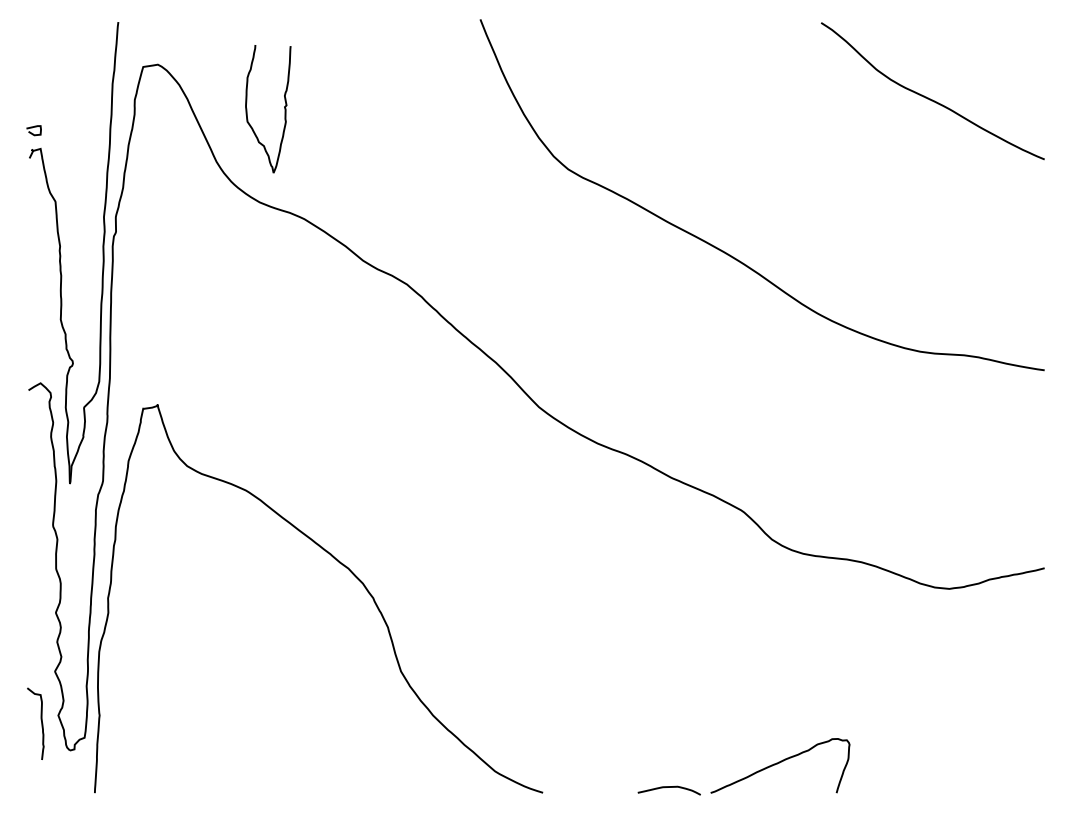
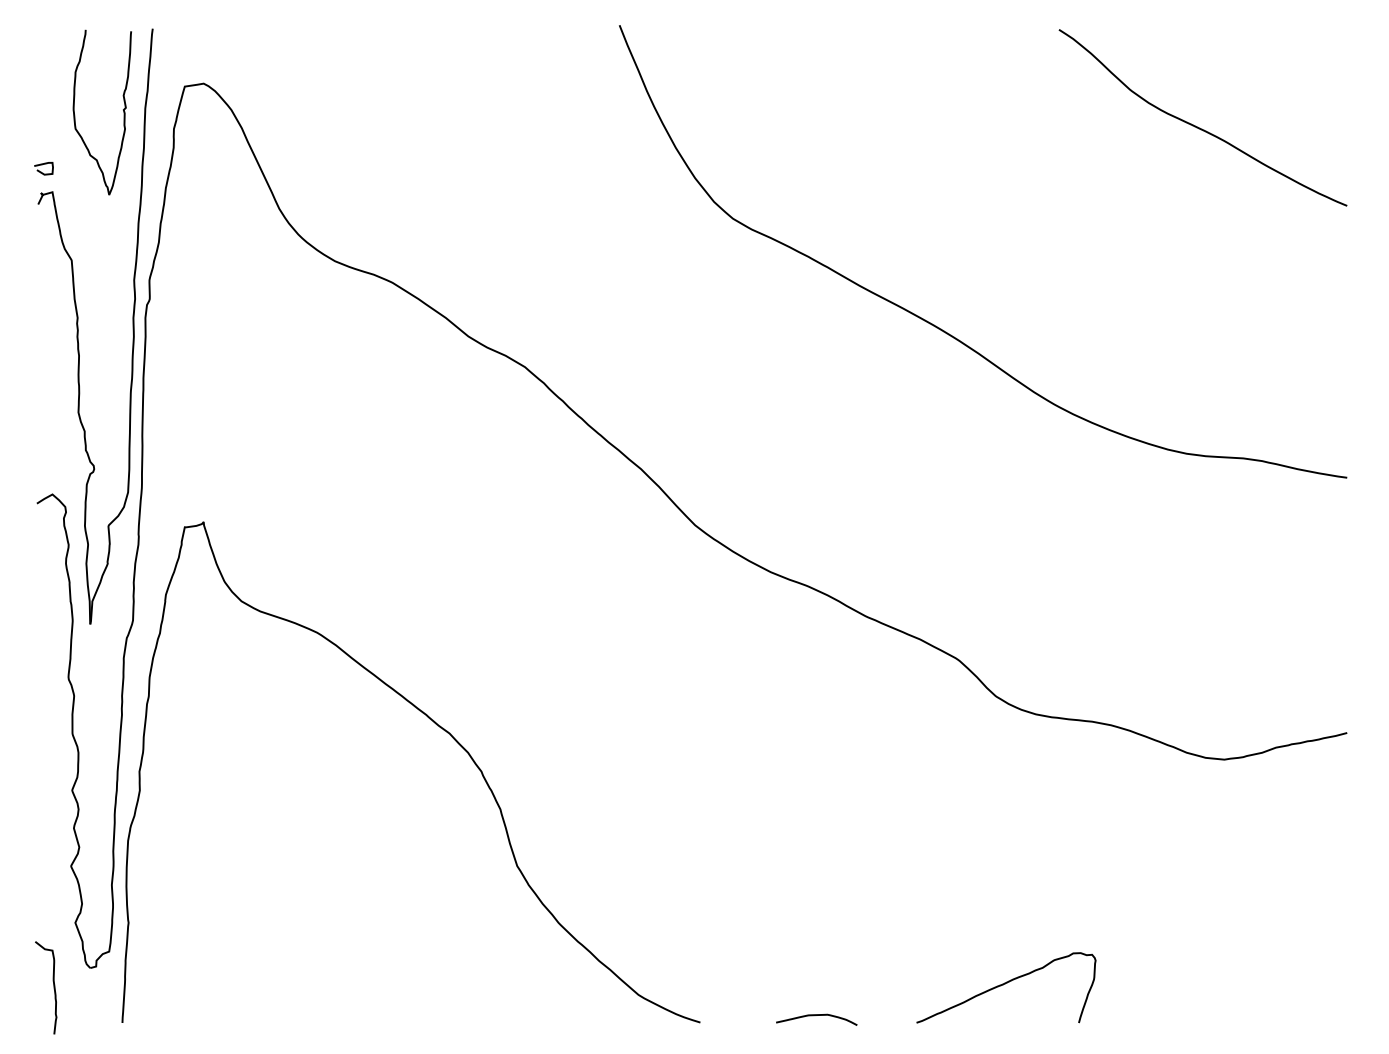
curve: (284, 109) -> (123, 113), moved
curve: (40, 720) -> (52, 983), moved
curve: (668, 787) -> (815, 1015), moved

